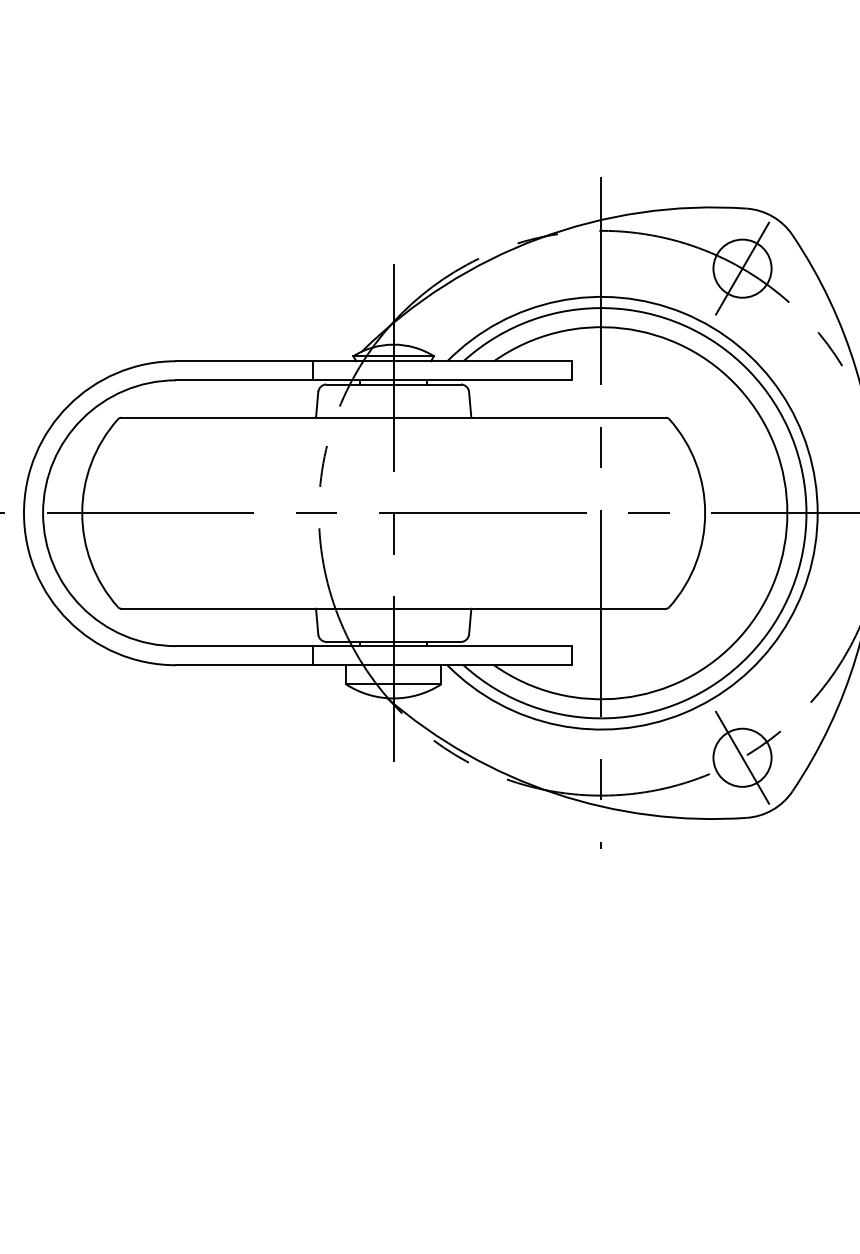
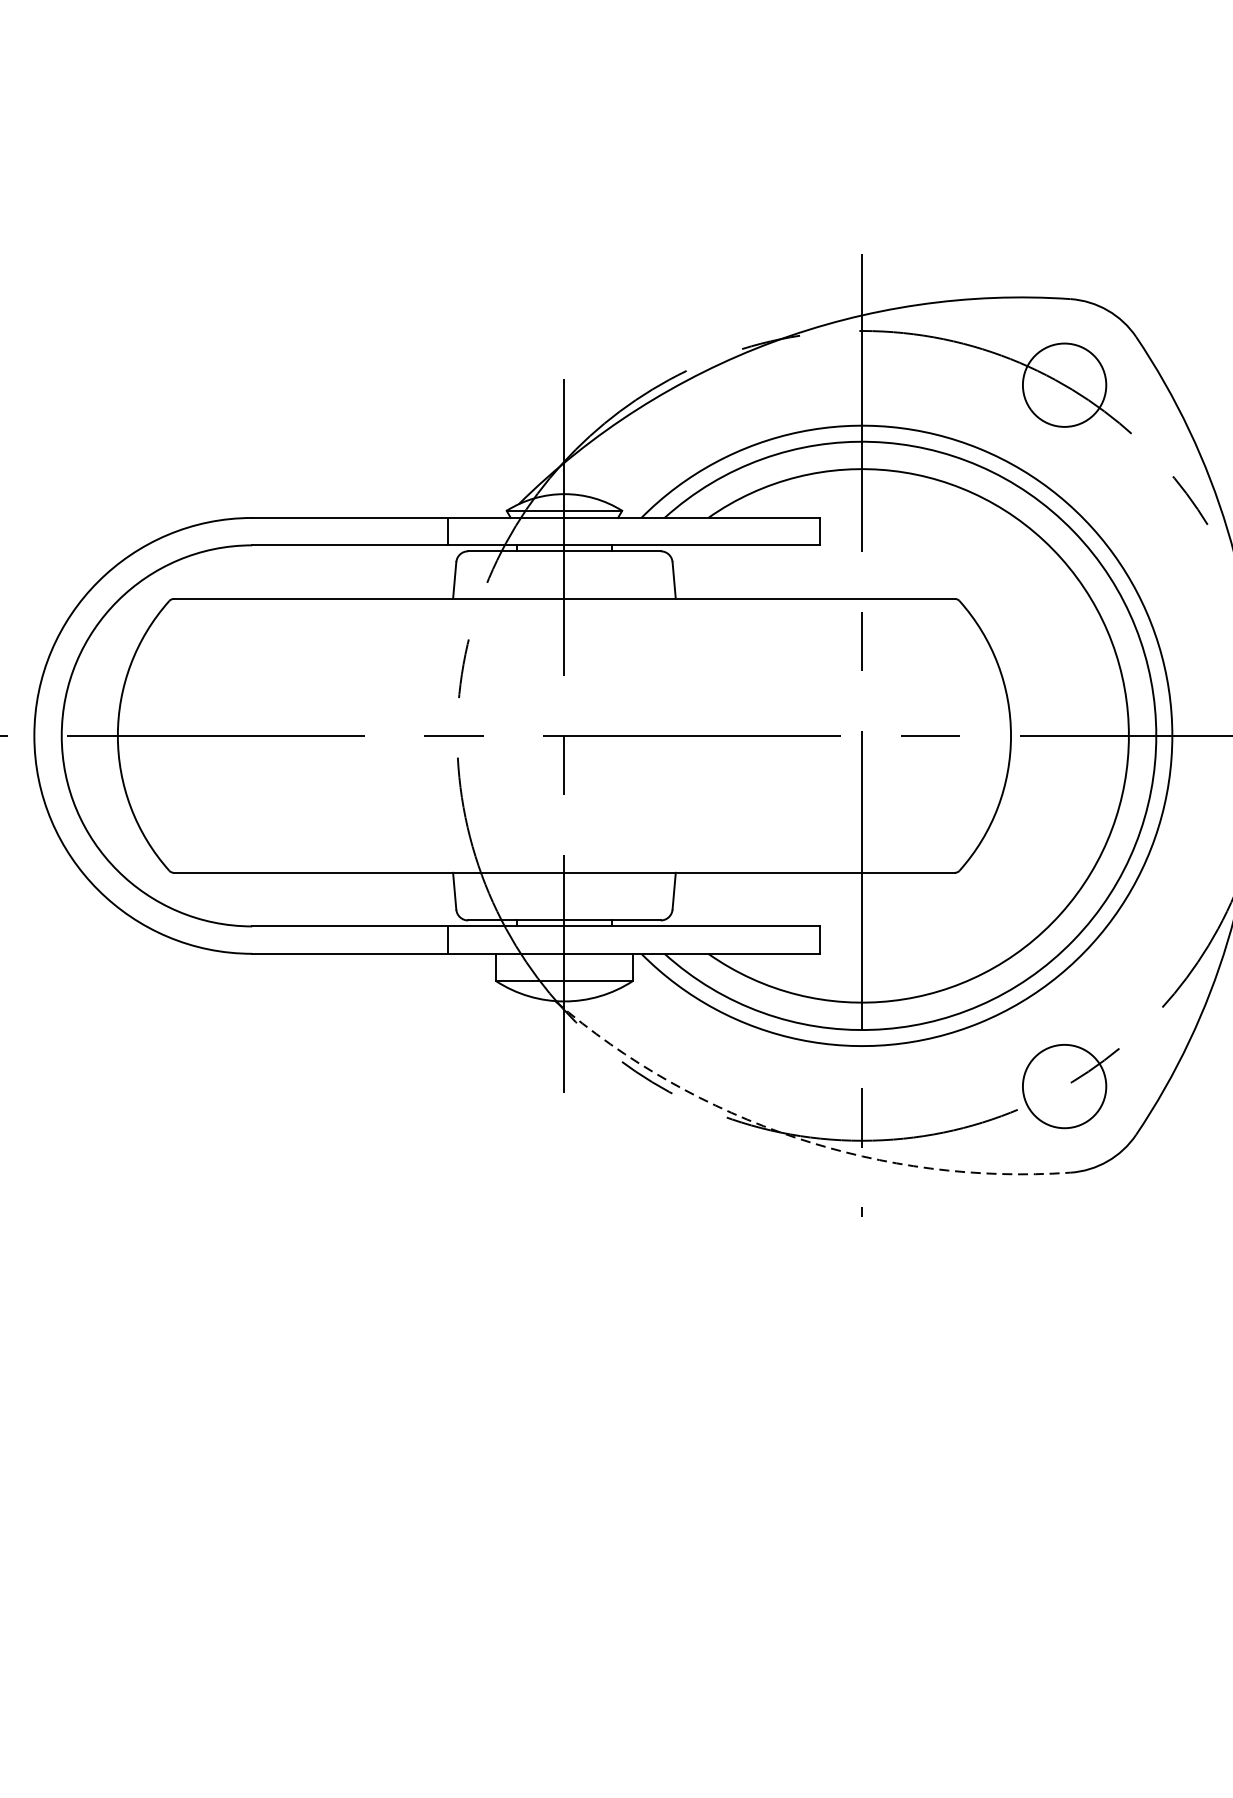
line: (742, 268) -> (1064, 384), removed
line: (742, 757) -> (1064, 1086), removed
arc: (555, 793) -> (796, 1137), solid -> dashed

